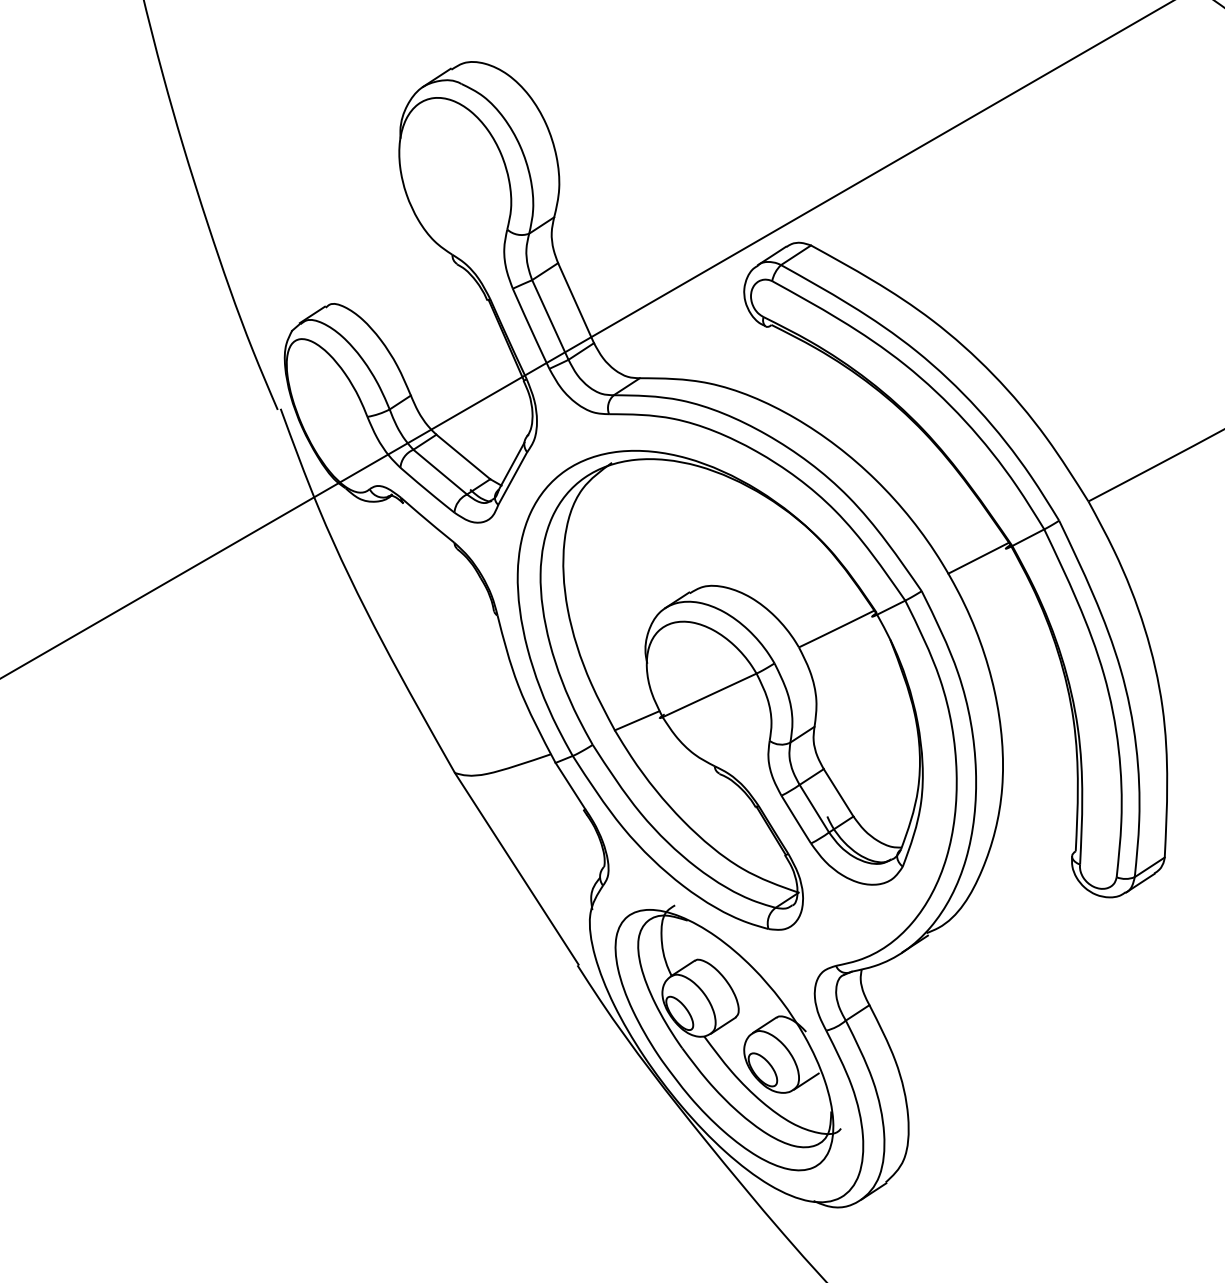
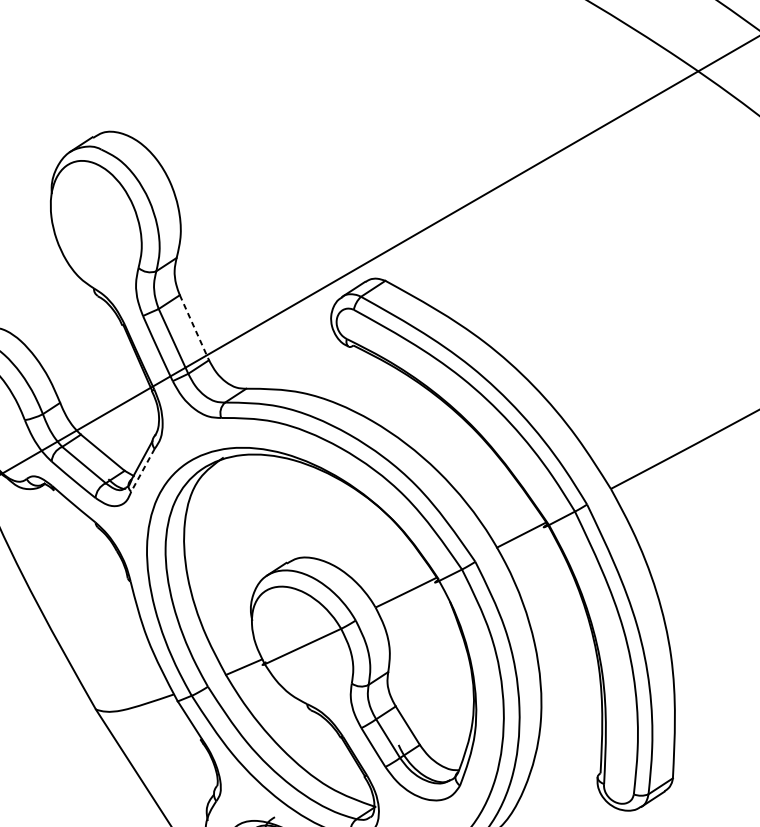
line: (576, 303) -> (194, 328), solid -> dashed
line: (512, 478) -> (142, 470), solid -> dashed

